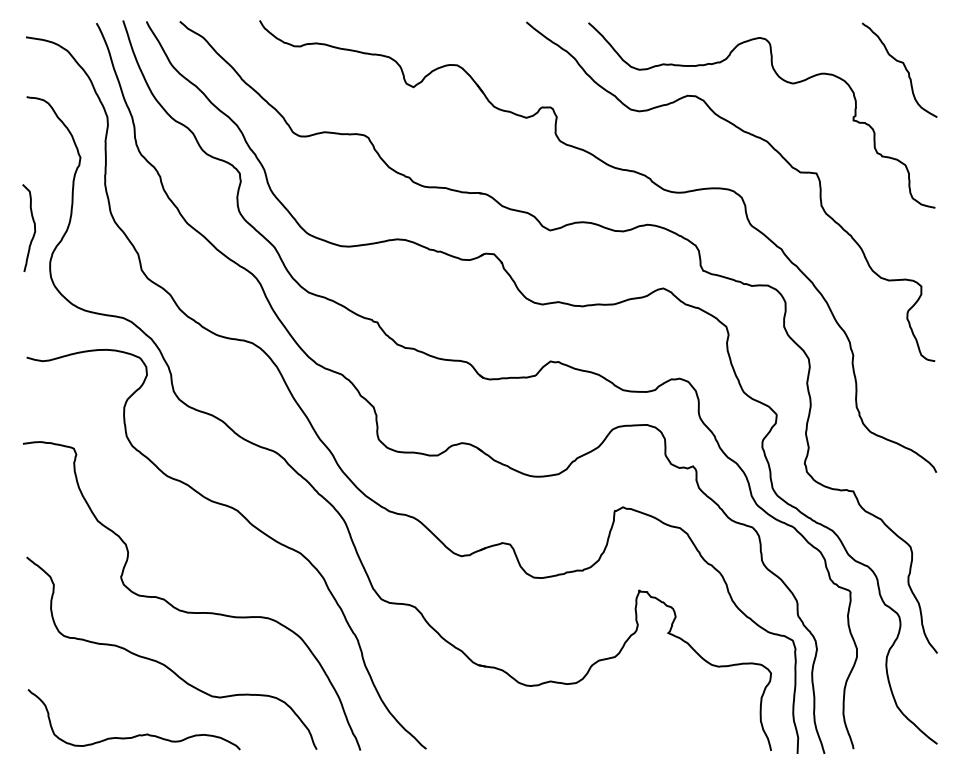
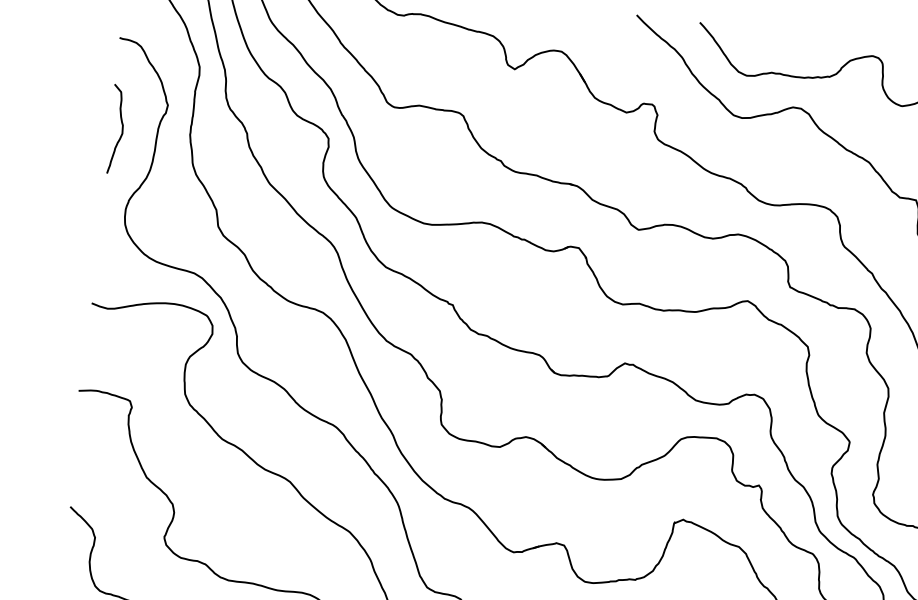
curve: (34, 227) -> (122, 129), moved

